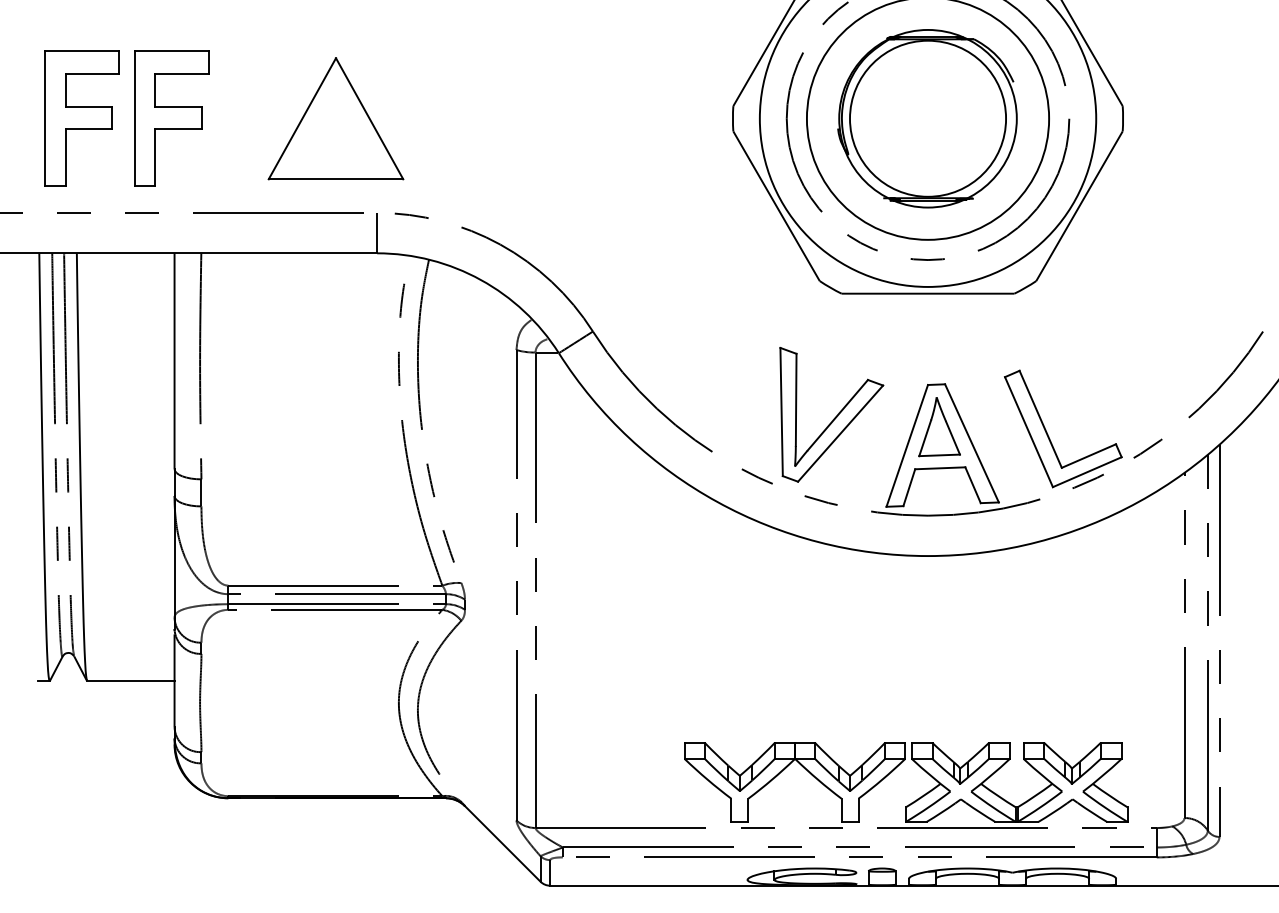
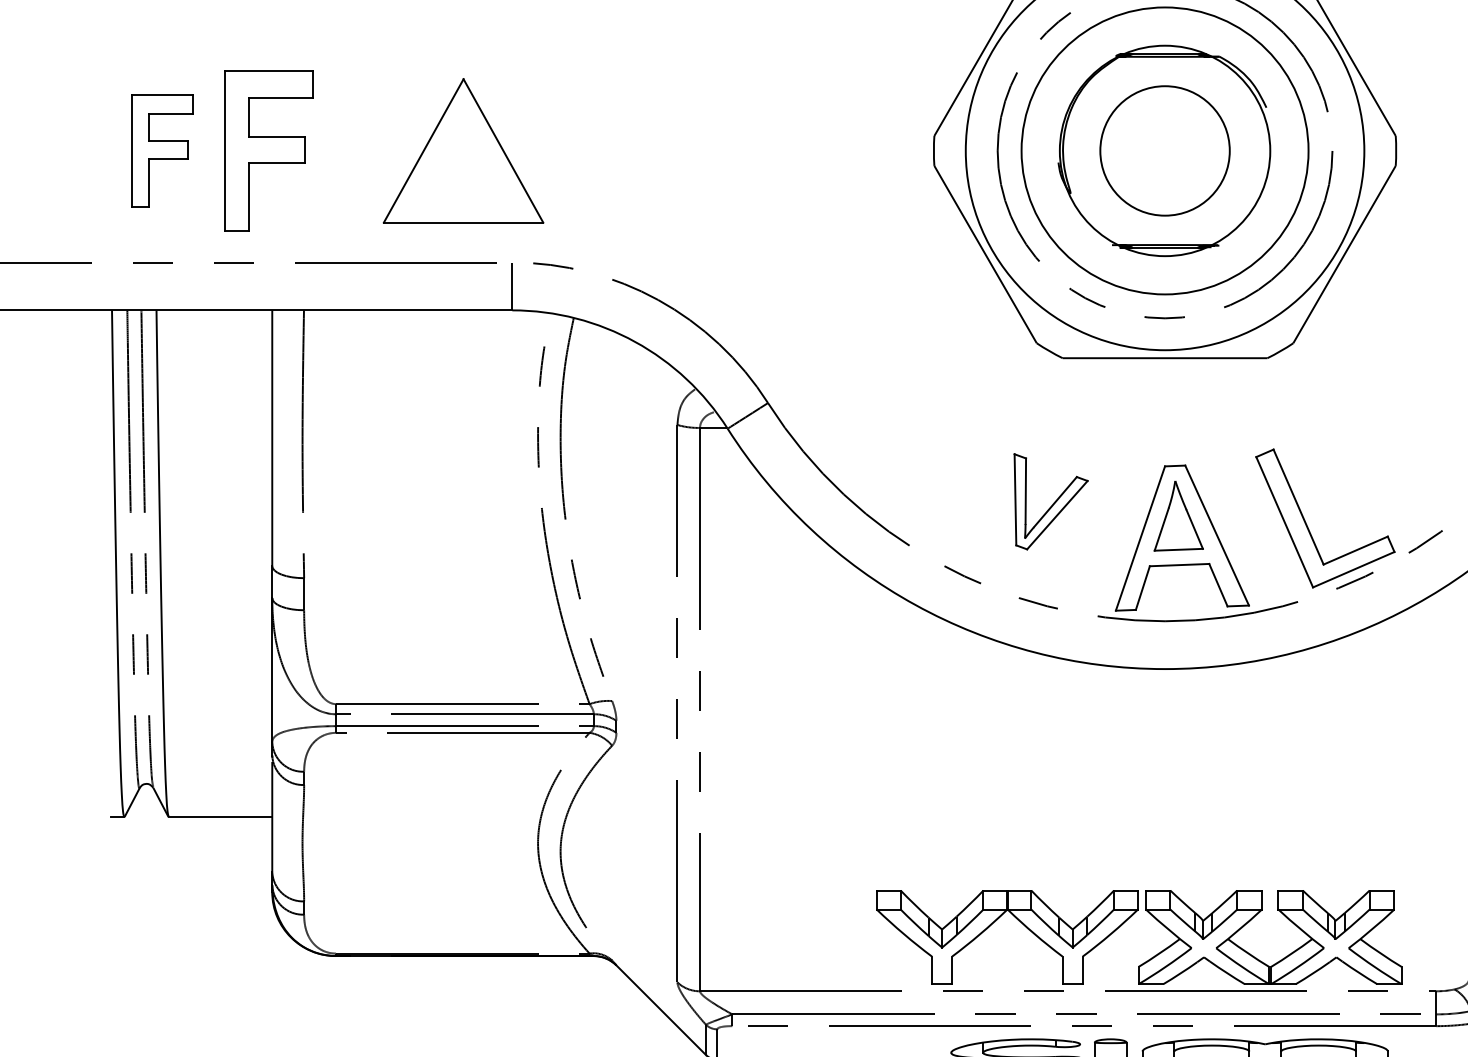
part: (81, 118) -> (162, 150), size x0.7
circle: (927, 118) -> (1164, 150), size x0.7
part: (831, 414) -> (1050, 501), size x0.6

